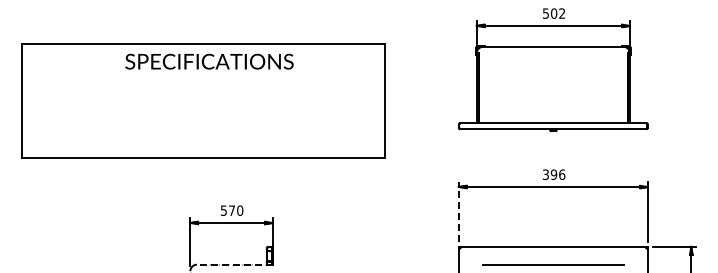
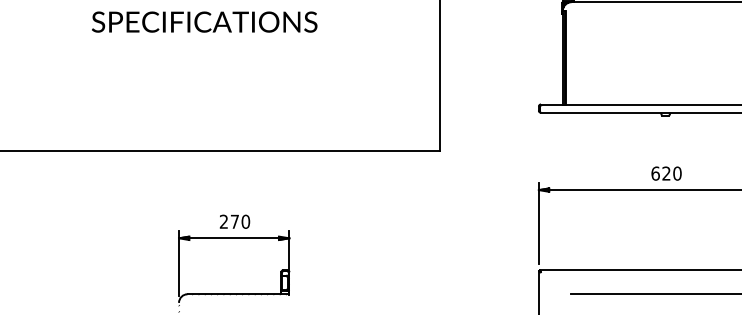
text: (553, 174) -> (665, 173), 396 -> 620
text: (223, 210) -> (223, 221), 570 -> 270
line: (458, 211) -> (538, 222), dashed -> solid
line: (234, 264) -> (238, 293), dashed -> solid

